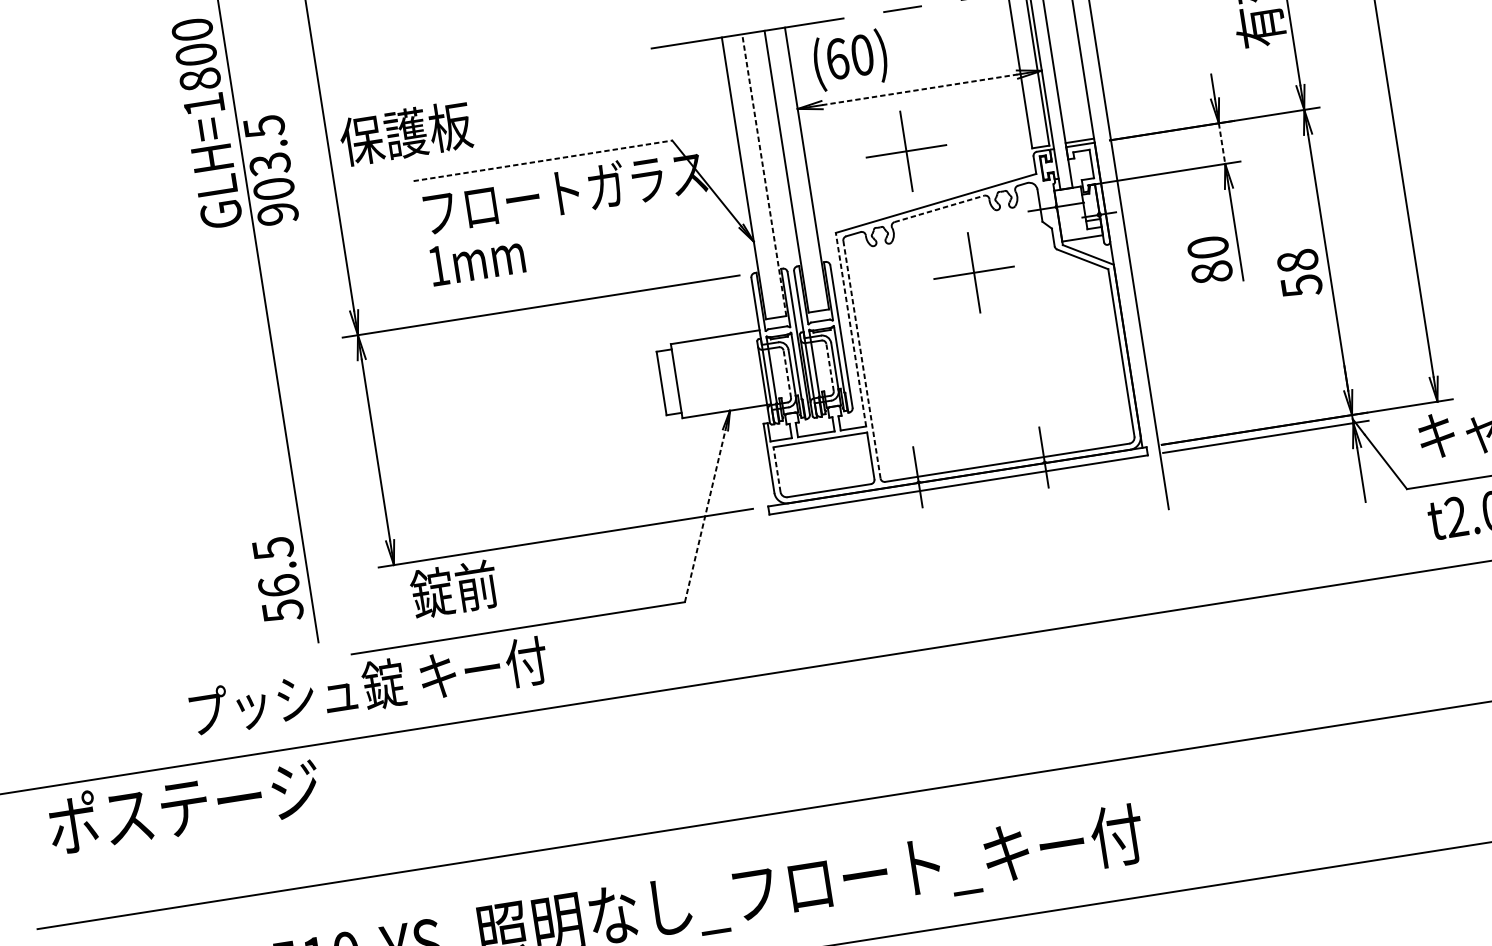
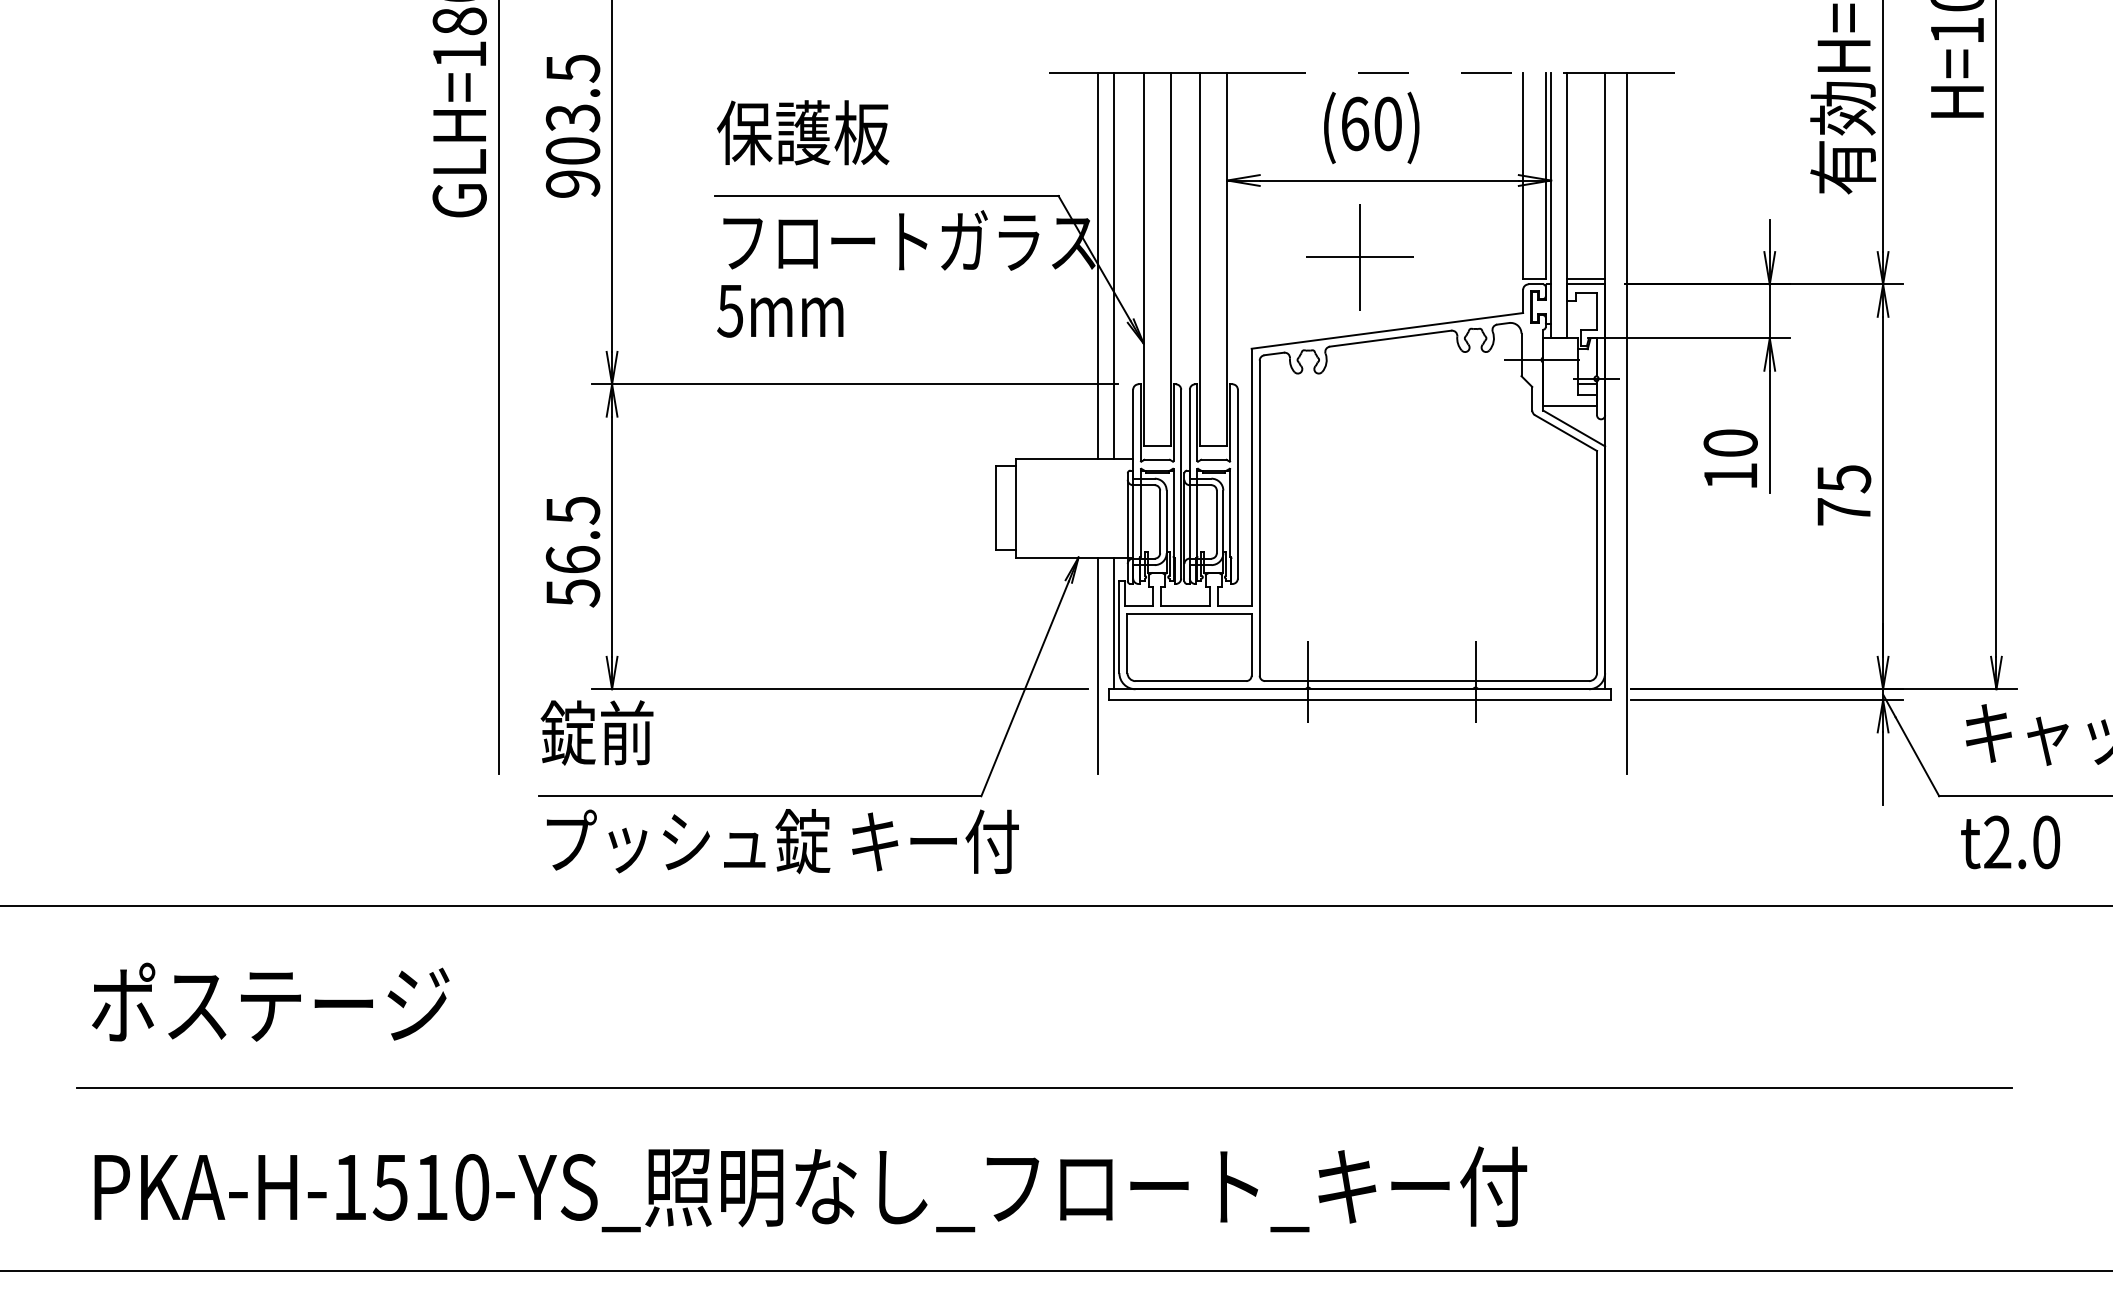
text: (850, 59) -> (1371, 127), moved
line: (919, 89) -> (1389, 180), dashed -> solid
text: (406, 133) -> (803, 132), moved
line: (1221, 143) -> (1769, 311), dashed -> solid
line: (543, 161) -> (887, 196), dashed -> solid
text: (270, 170) -> (572, 126), moved
line: (764, 175) -> (1170, 259), dashed -> solid
line: (722, 186) -> (1114, 265), added
line: (709, 188) -> (1097, 265), added
line: (940, 208) -> (1391, 338), dashed -> solid
text: (437, 266) -> (729, 311), 1mm -> 5mm
text: (1211, 271) -> (1730, 475), 80 -> 10
part: (974, 272) -> (1422, 428), removed
text: (1300, 273) -> (1844, 495), 58 -> 75
line: (850, 329) -> (1251, 476), dashed -> solid
line: (861, 359) -> (1259, 518), dashed -> solid
line: (829, 367) -> (1216, 521), dashed -> solid
line: (787, 373) -> (1160, 521), dashed -> solid
line: (764, 456) -> (1114, 623), added
line: (777, 469) -> (1127, 643), dashed -> solid
line: (757, 489) -> (1097, 665), added
line: (705, 515) -> (1025, 688), dashed -> solid
text: (277, 580) -> (572, 552), moved
text: (453, 589) -> (596, 732), moved
text: (368, 686) -> (782, 841), moved
text: (183, 805) -> (270, 1001), moved

